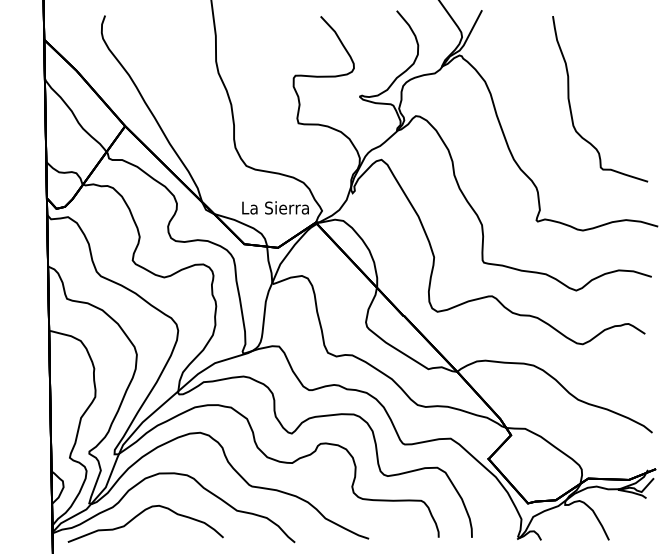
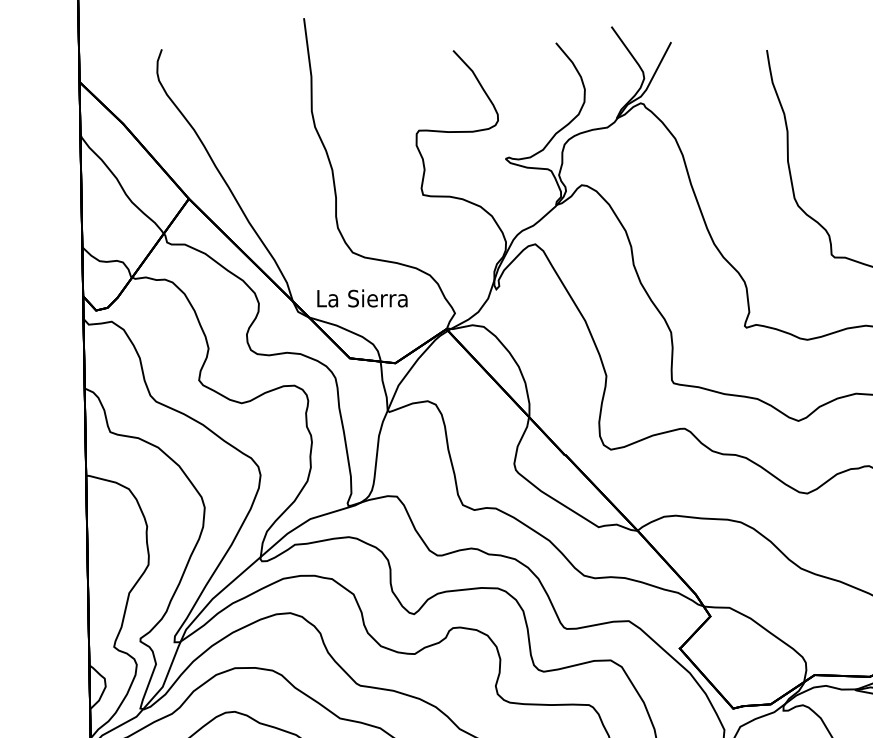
text: (275, 207) -> (362, 297), moved

